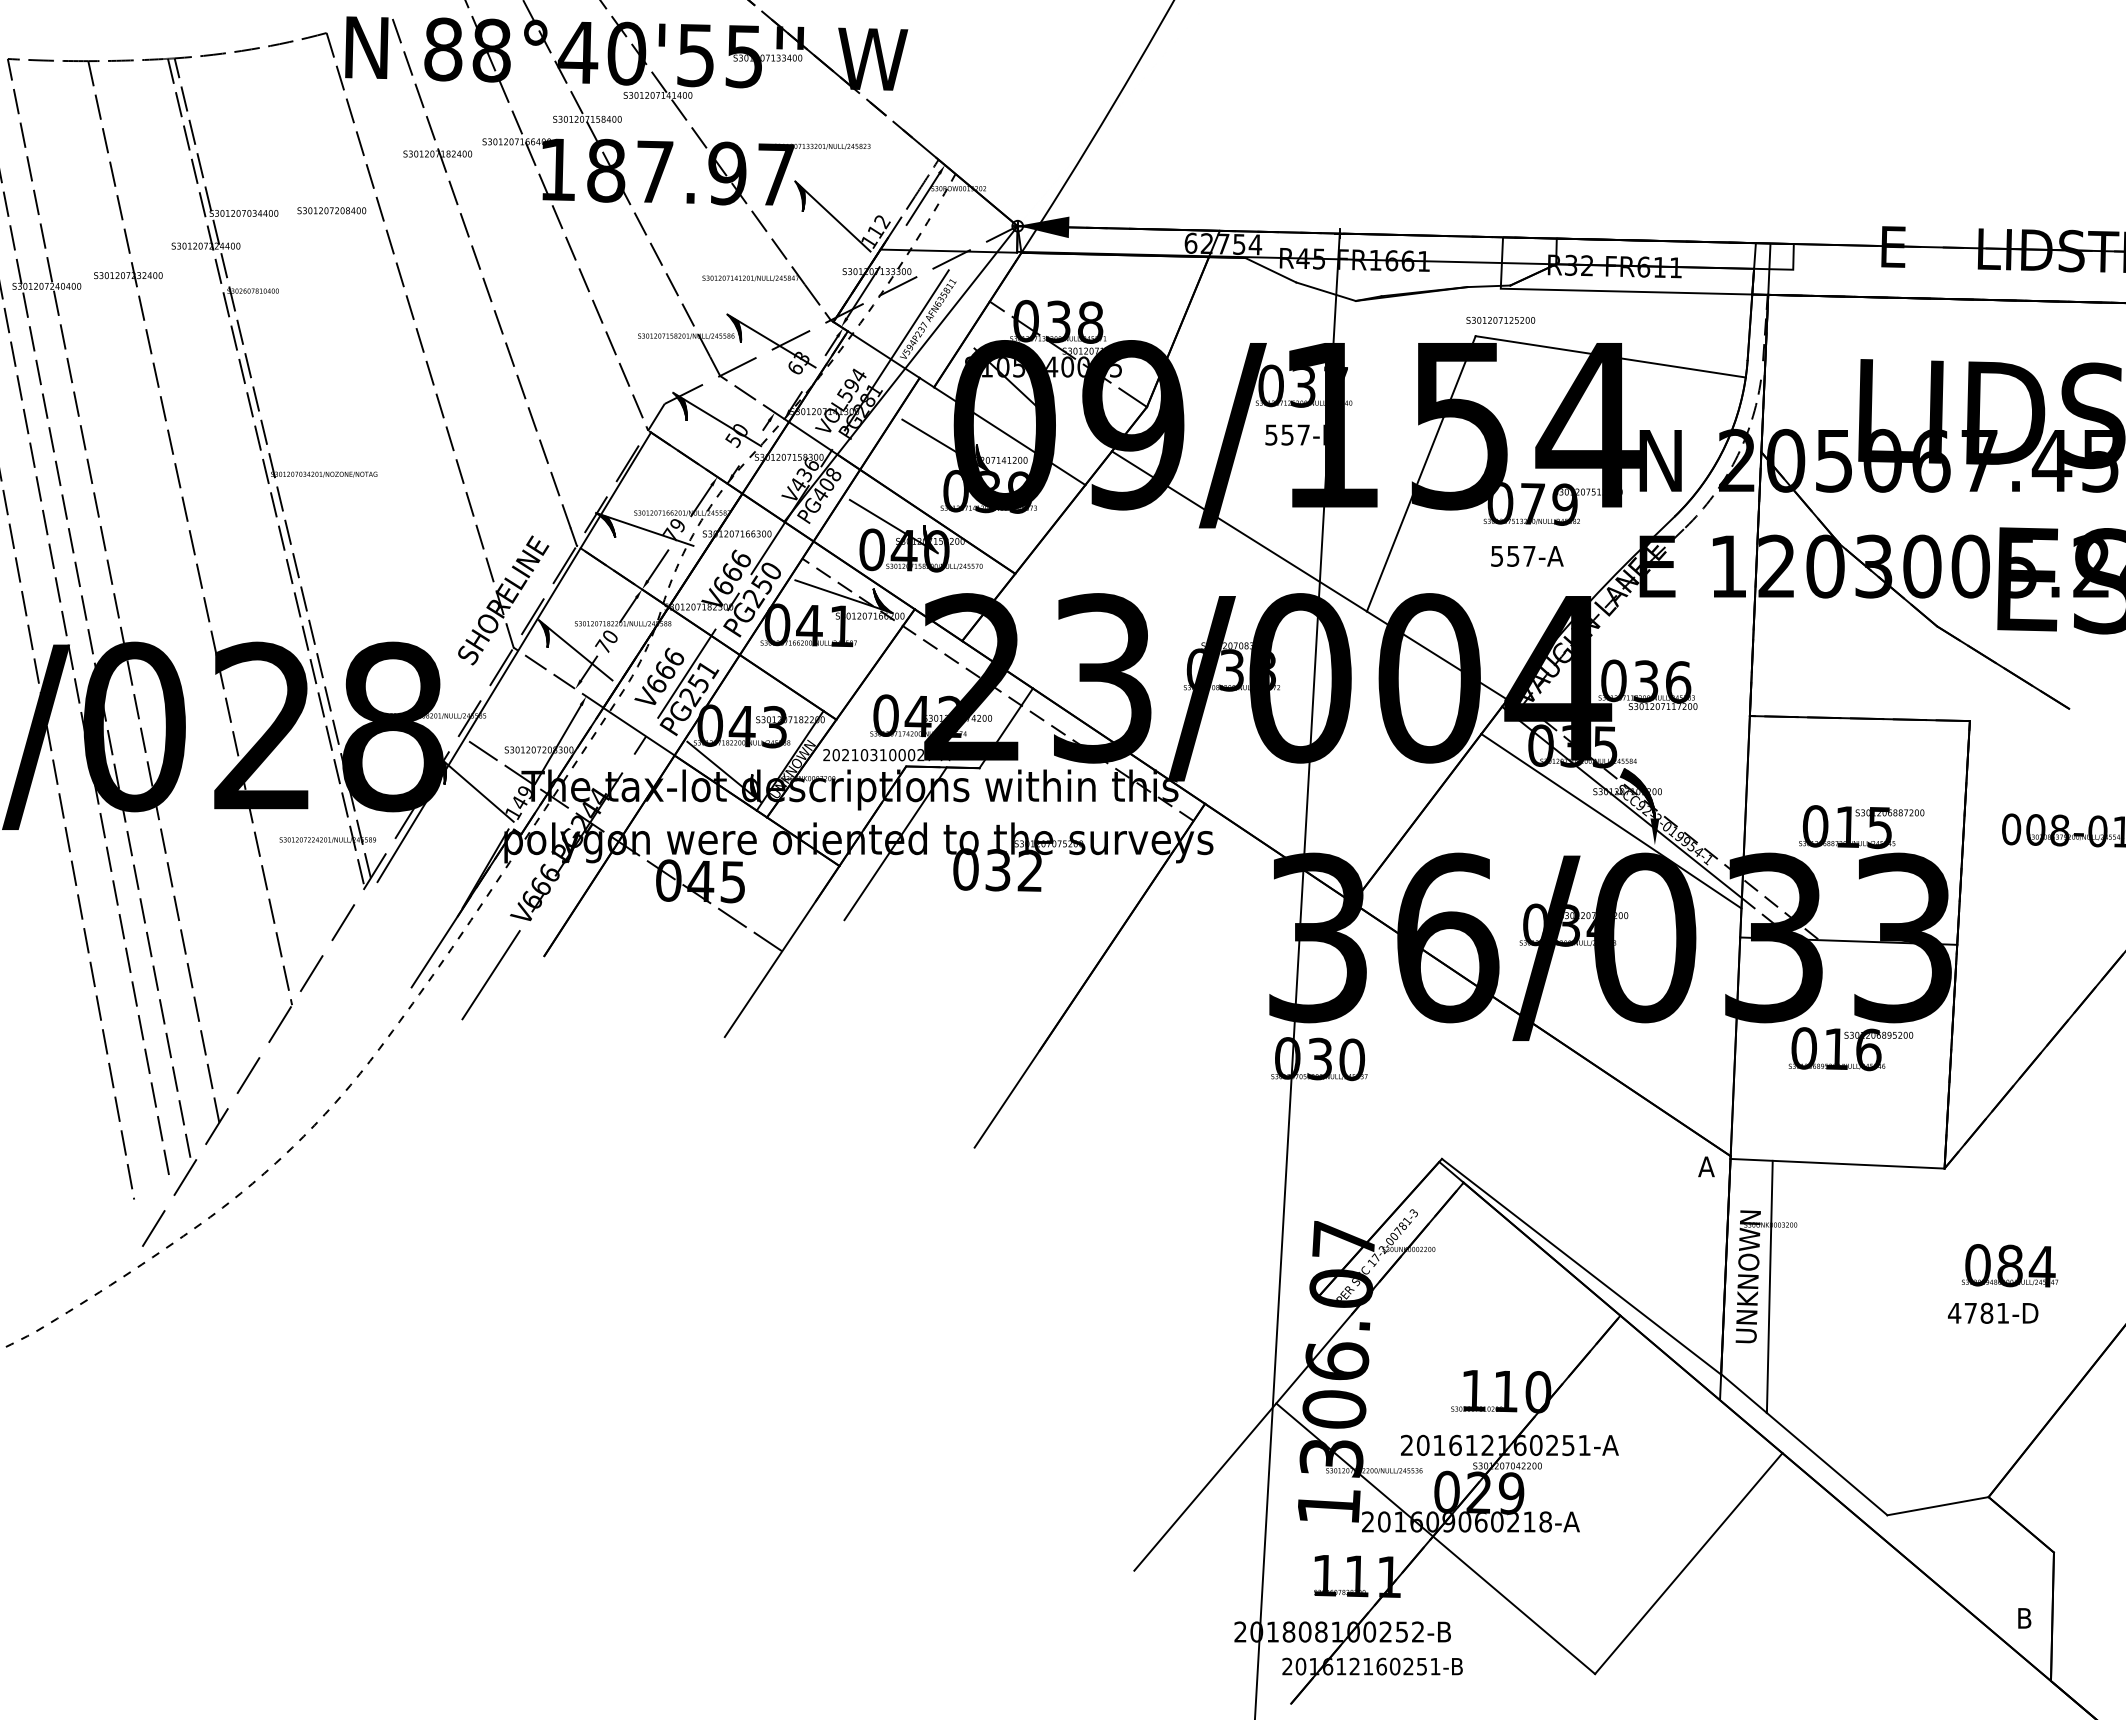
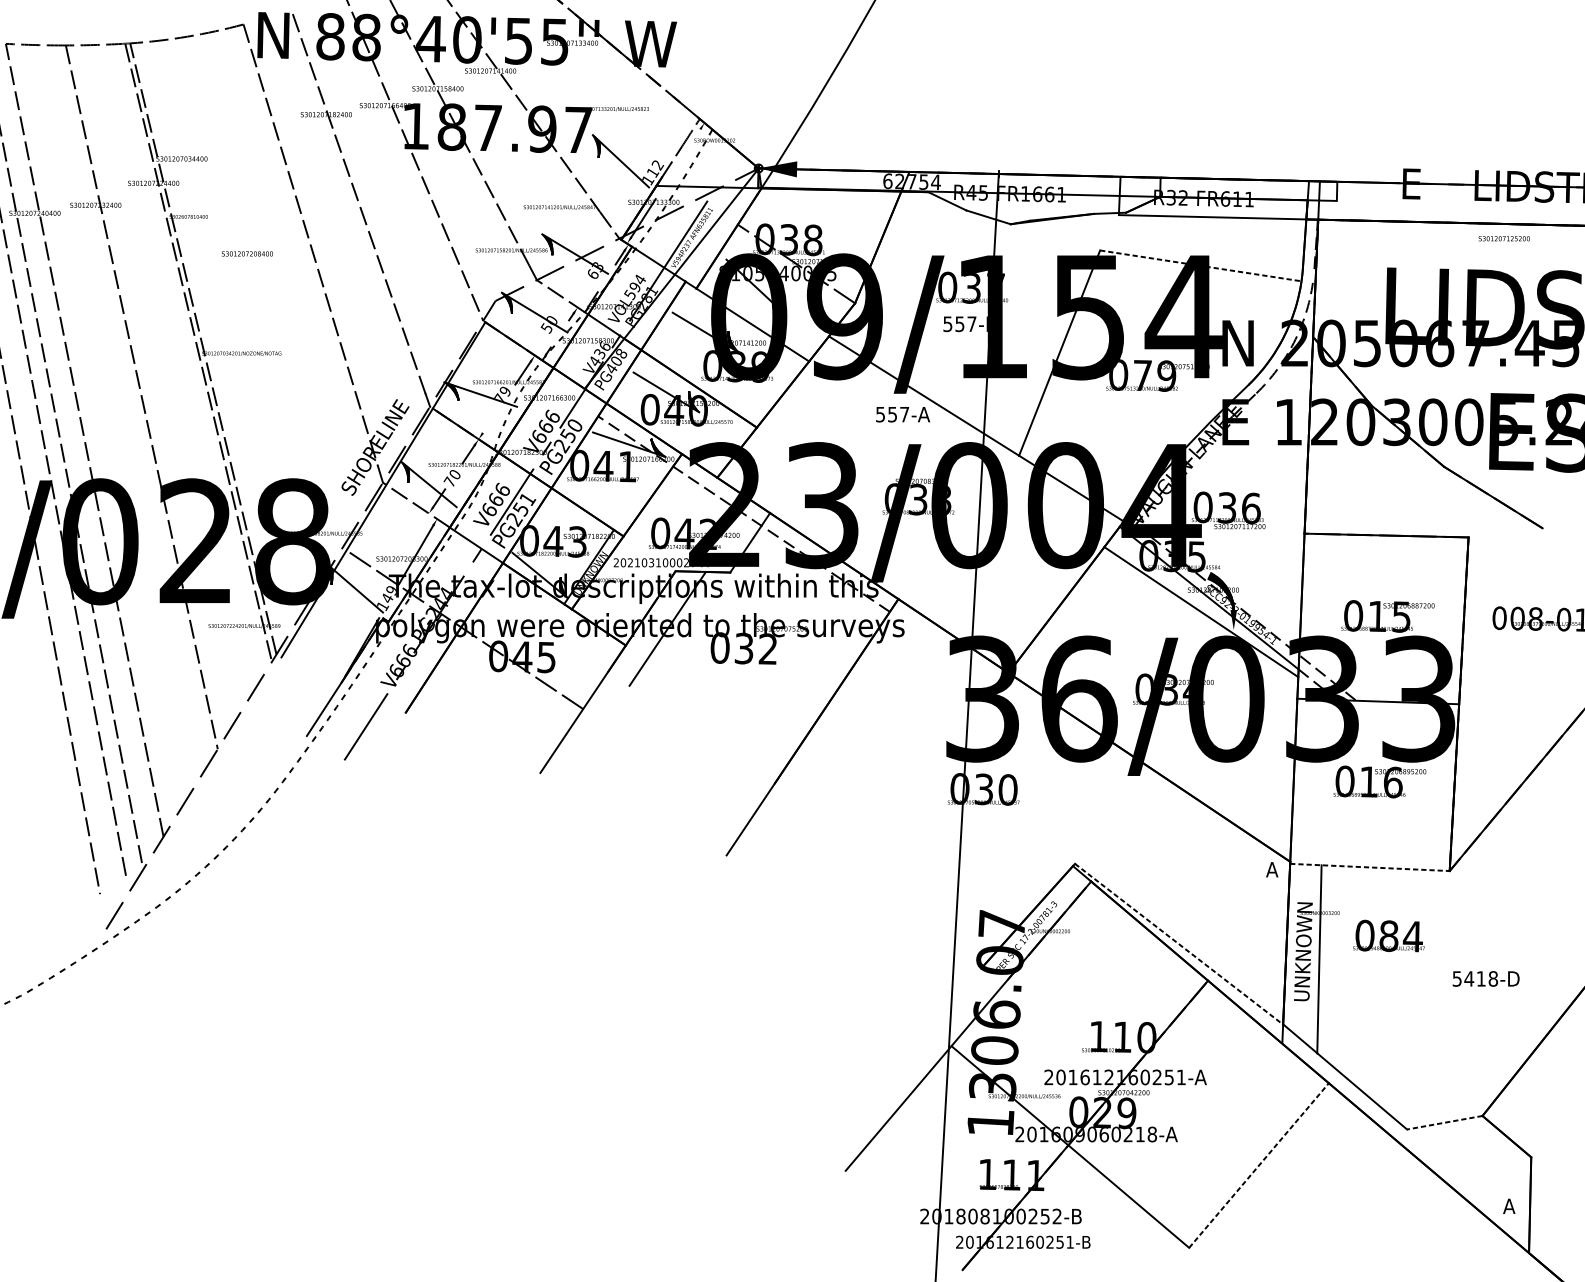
line: (922, 198) -> (687, 147), removed
text: (331, 210) -> (247, 253), moved
text: (1500, 320) -> (1504, 238), moved
line: (1610, 356) -> (1200, 265), solid -> dashed
text: (1527, 556) -> (903, 414), moved
line: (657, 565) -> (490, 421), removed
line: (1838, 1163) -> (1370, 867), solid -> dashed
text: (2009, 1265) -> (1388, 935), moved
line: (1581, 1267) -> (1179, 944), solid -> dashed
text: (1978, 1312) -> (1475, 978), 4781-D -> 5418-D
line: (1937, 1506) -> (1444, 1122), solid -> dashed
line: (1688, 1563) -> (1258, 1165), solid -> dashed
text: (2024, 1618) -> (1509, 1206), B -> A

